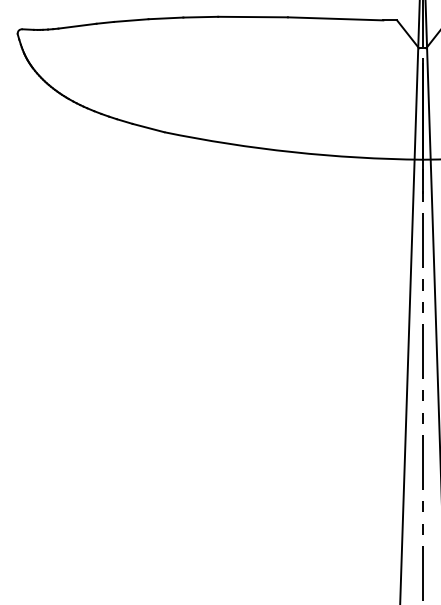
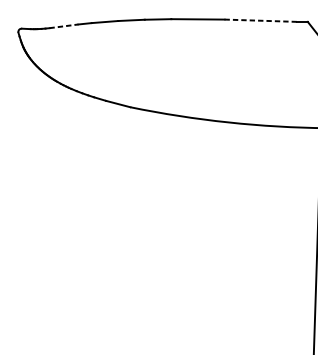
line: (335, 18) -> (260, 20), solid -> dashed
line: (77, 26) -> (63, 26), solid -> dashed

